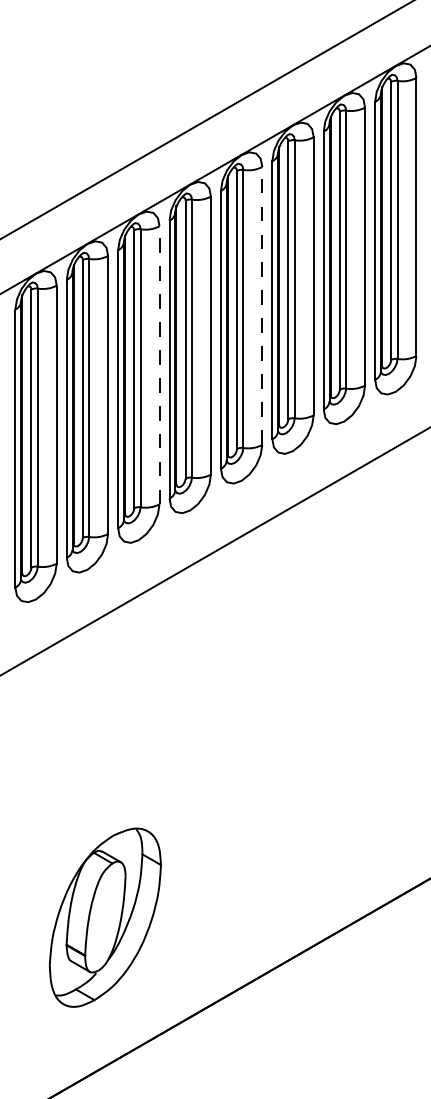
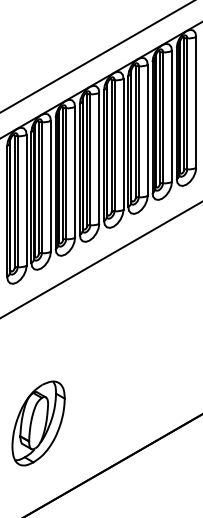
line: (262, 306) -> (123, 144), dashed -> solid
line: (160, 365) -> (75, 172), dashed -> solid
part: (105, 917) -> (38, 423), moved

